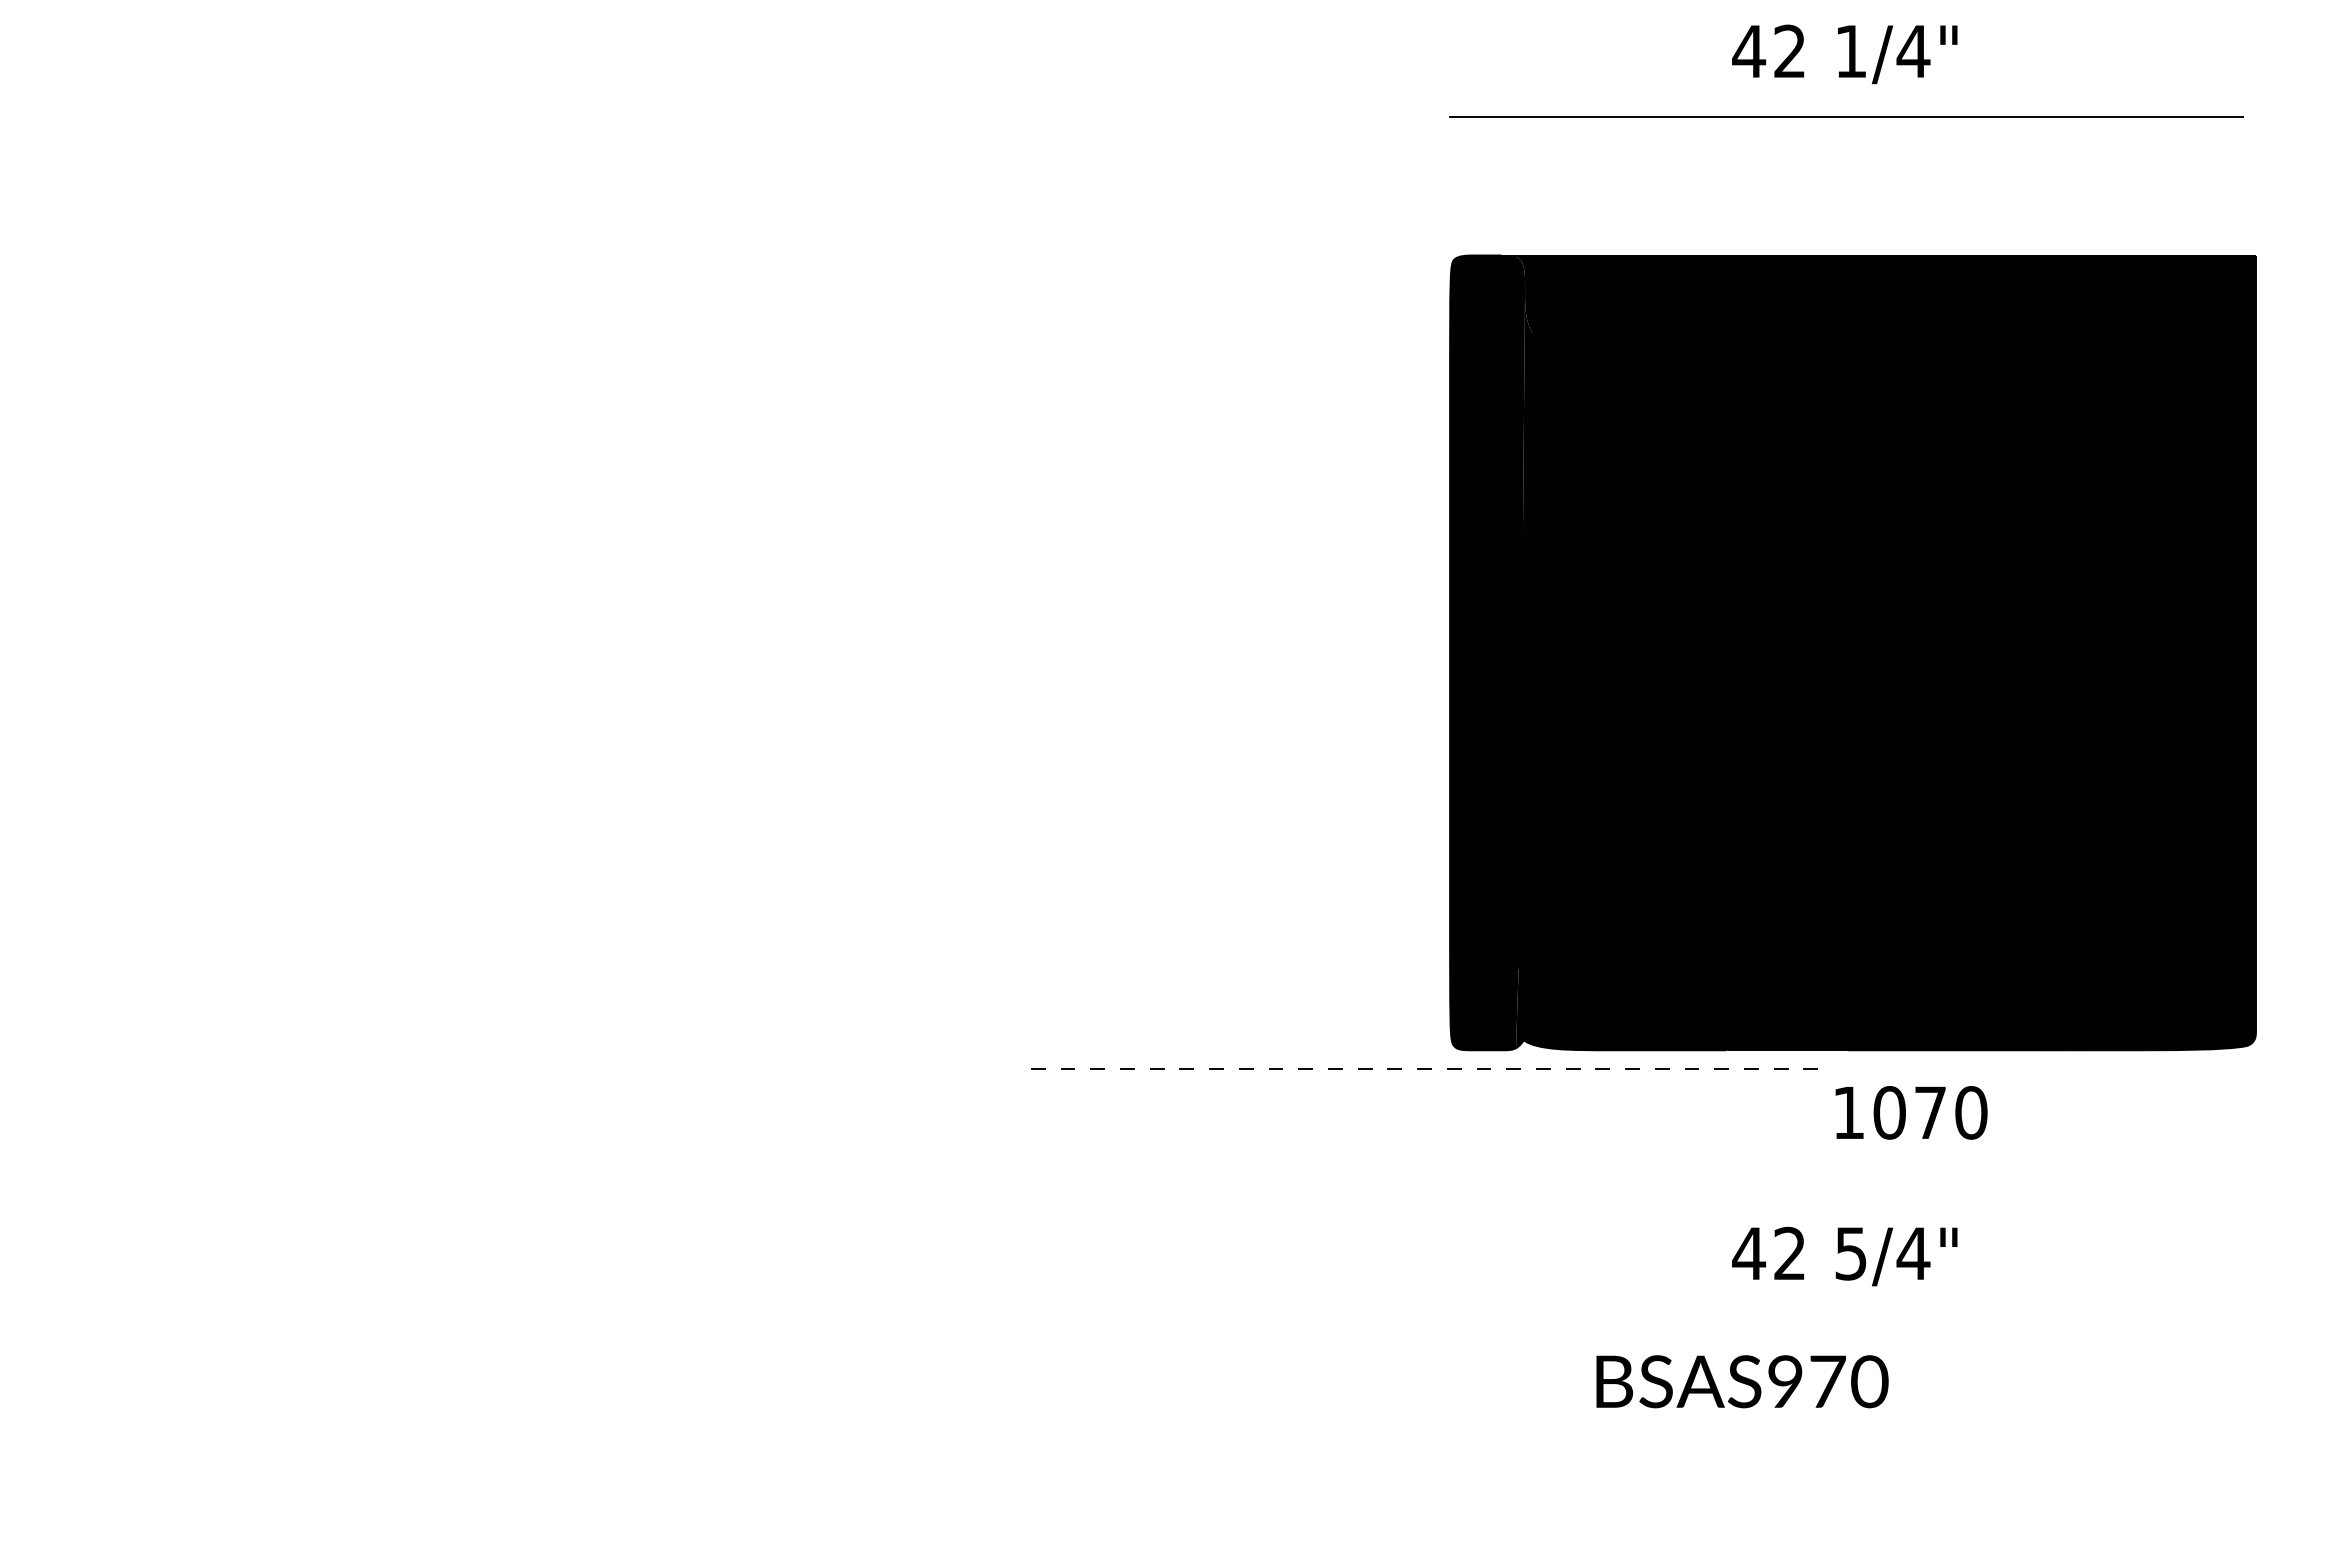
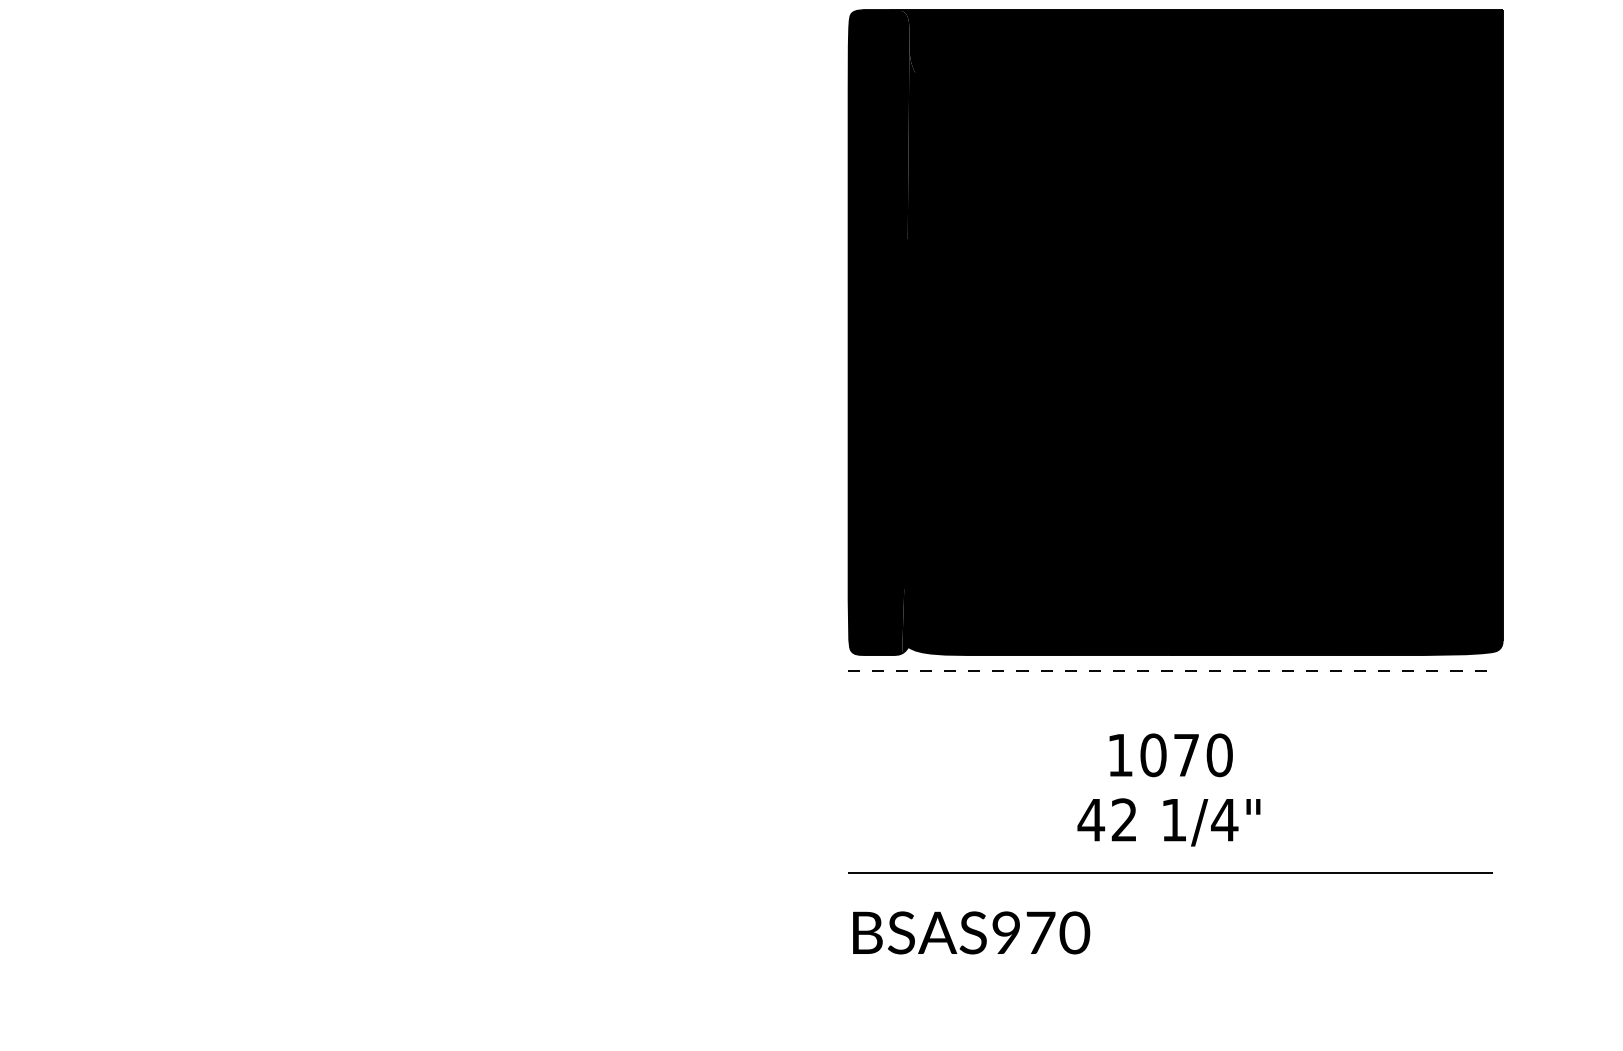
line: (1424, 1068) -> (1167, 669), moved
text: (1911, 1112) -> (1171, 755), moved
text: (1850, 1253) -> (1173, 819), 5/4" -> 1/4"
line: (1846, 1318) -> (1170, 872), added
text: (1742, 1381) -> (971, 932), moved

